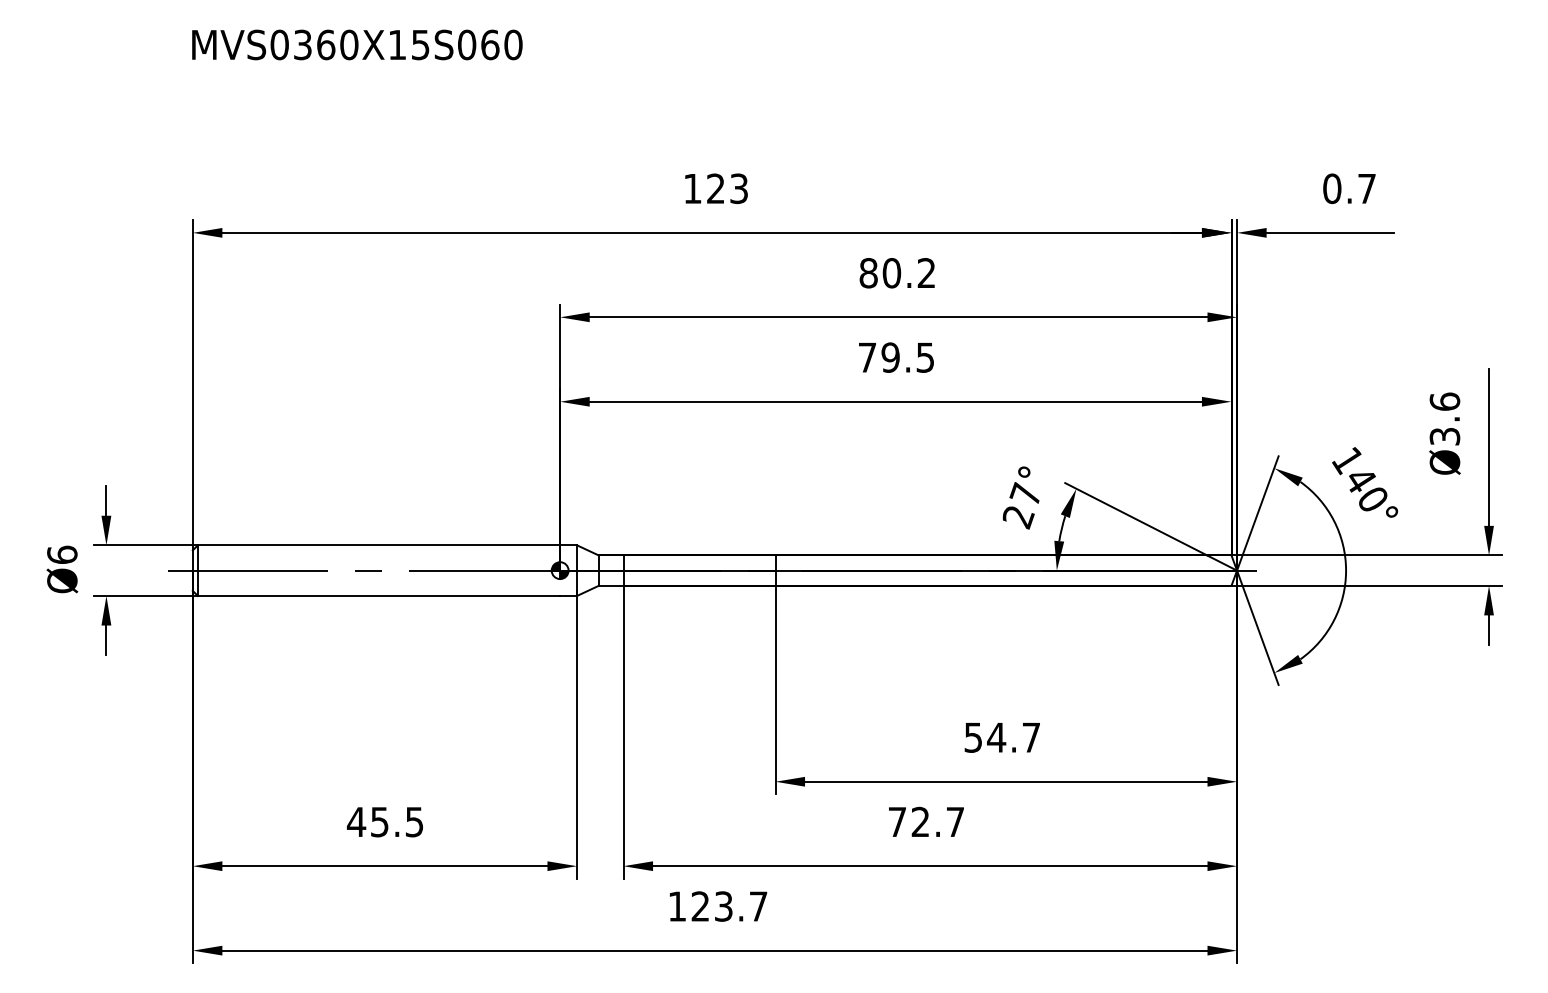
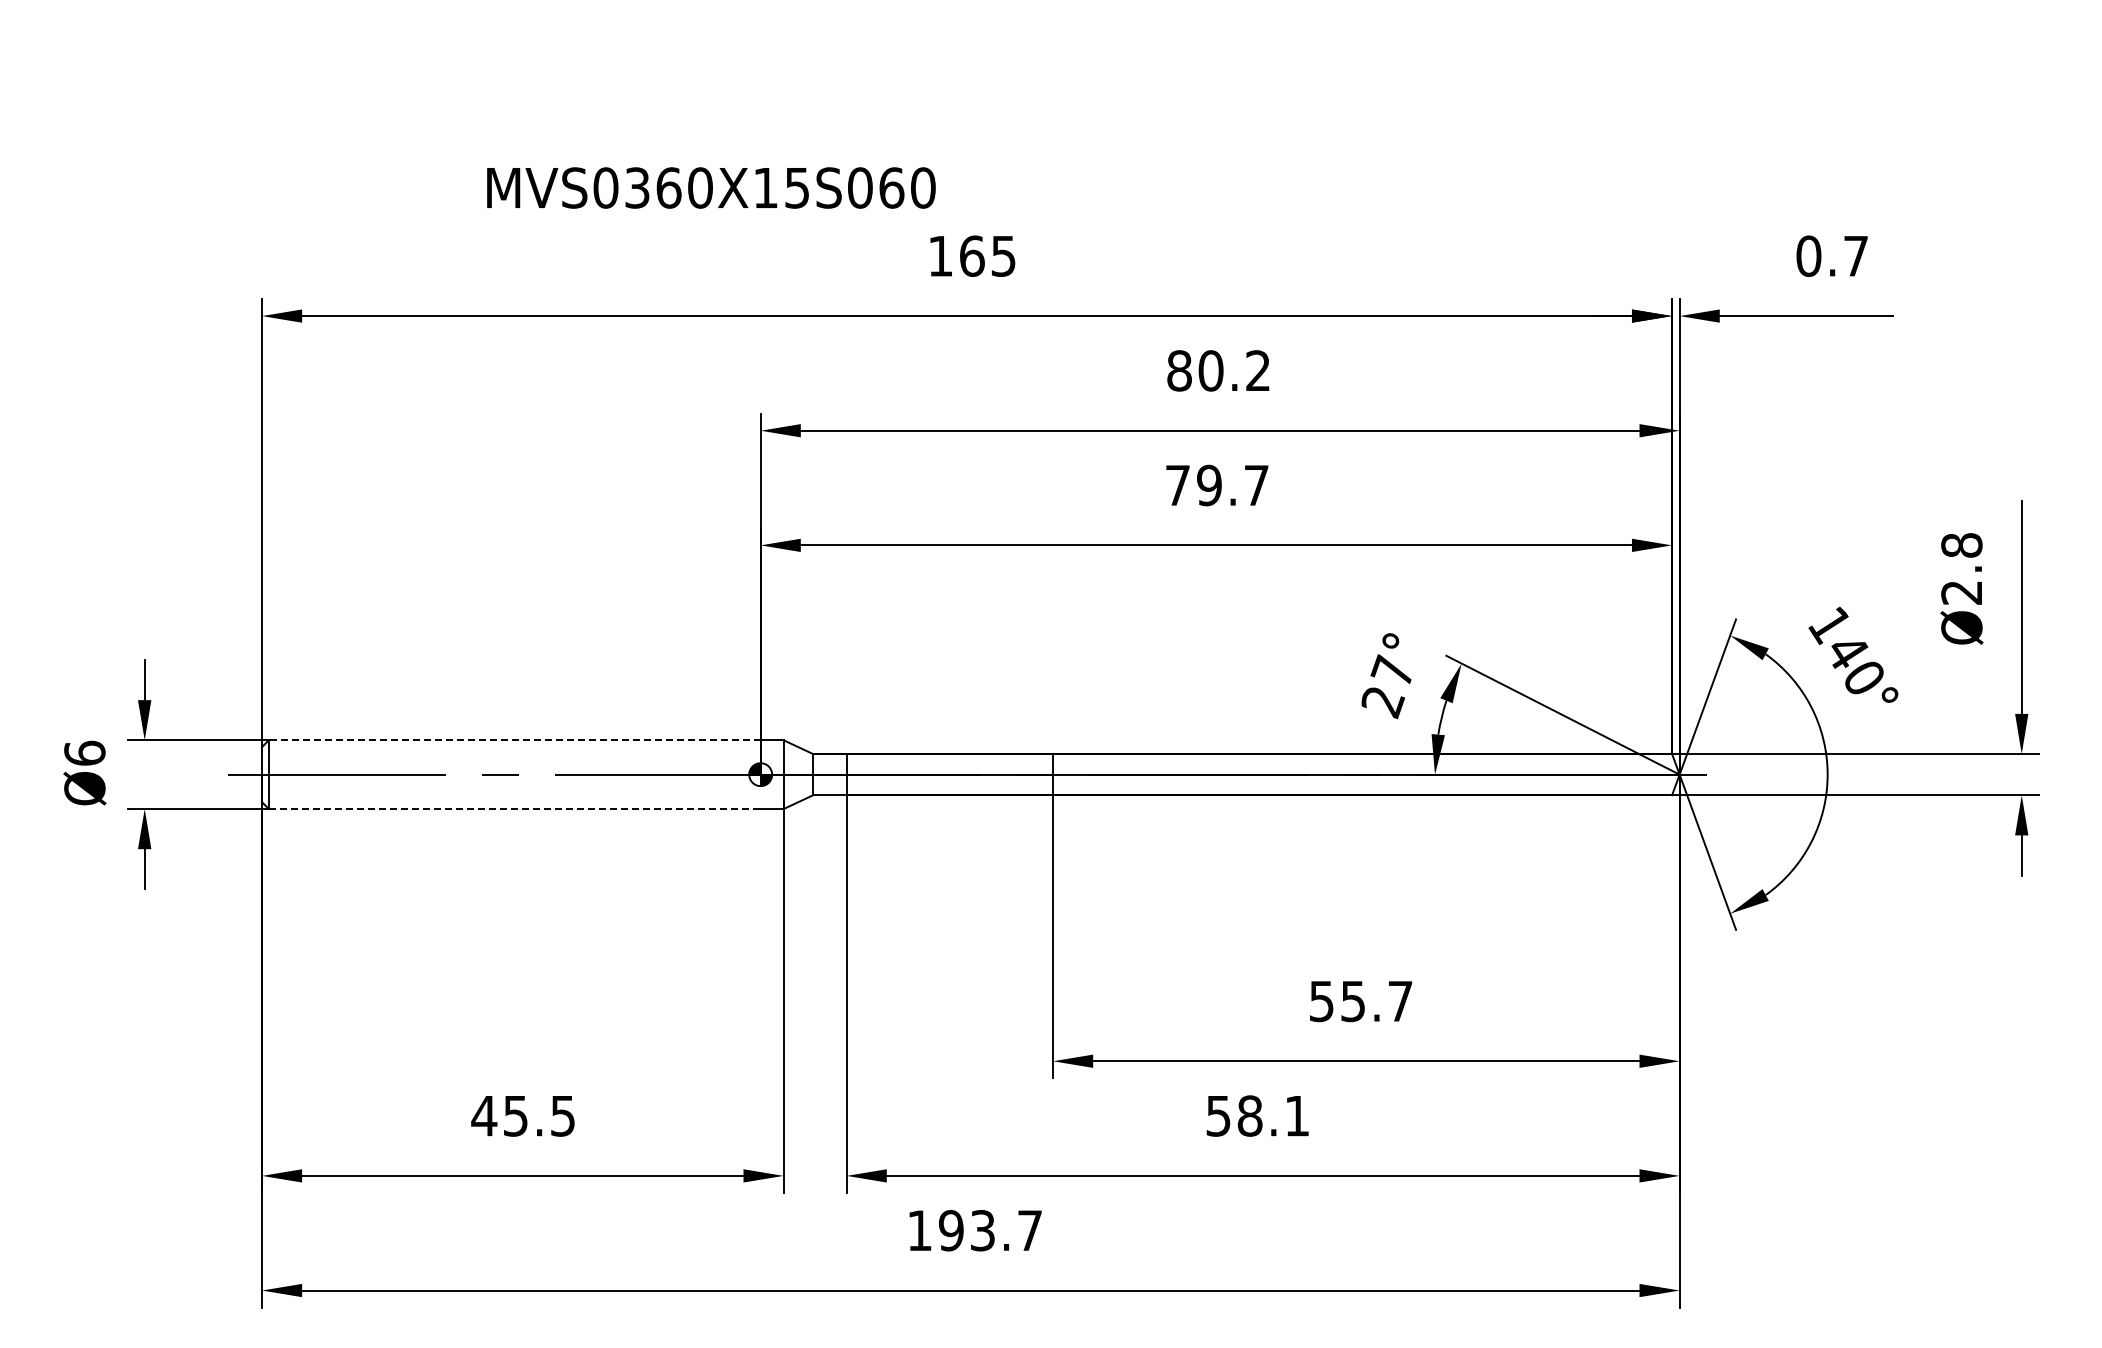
text: (357, 44) -> (711, 187), moved
text: (727, 188) -> (987, 255), 123 -> 165
text: (925, 357) -> (1256, 485), 79.5 -> 79.7
text: (1444, 418) -> (1961, 568), Ø3.6 -> Ø2.8
line: (378, 545) -> (514, 740), solid -> dashed
line: (378, 596) -> (514, 809), solid -> dashed
text: (996, 737) -> (1353, 1001), 54.7 -> 55.7
text: (926, 821) -> (1257, 1115), 72.7 -> 58.1
text: (699, 906) -> (950, 1230), 123.7 -> 193.7

